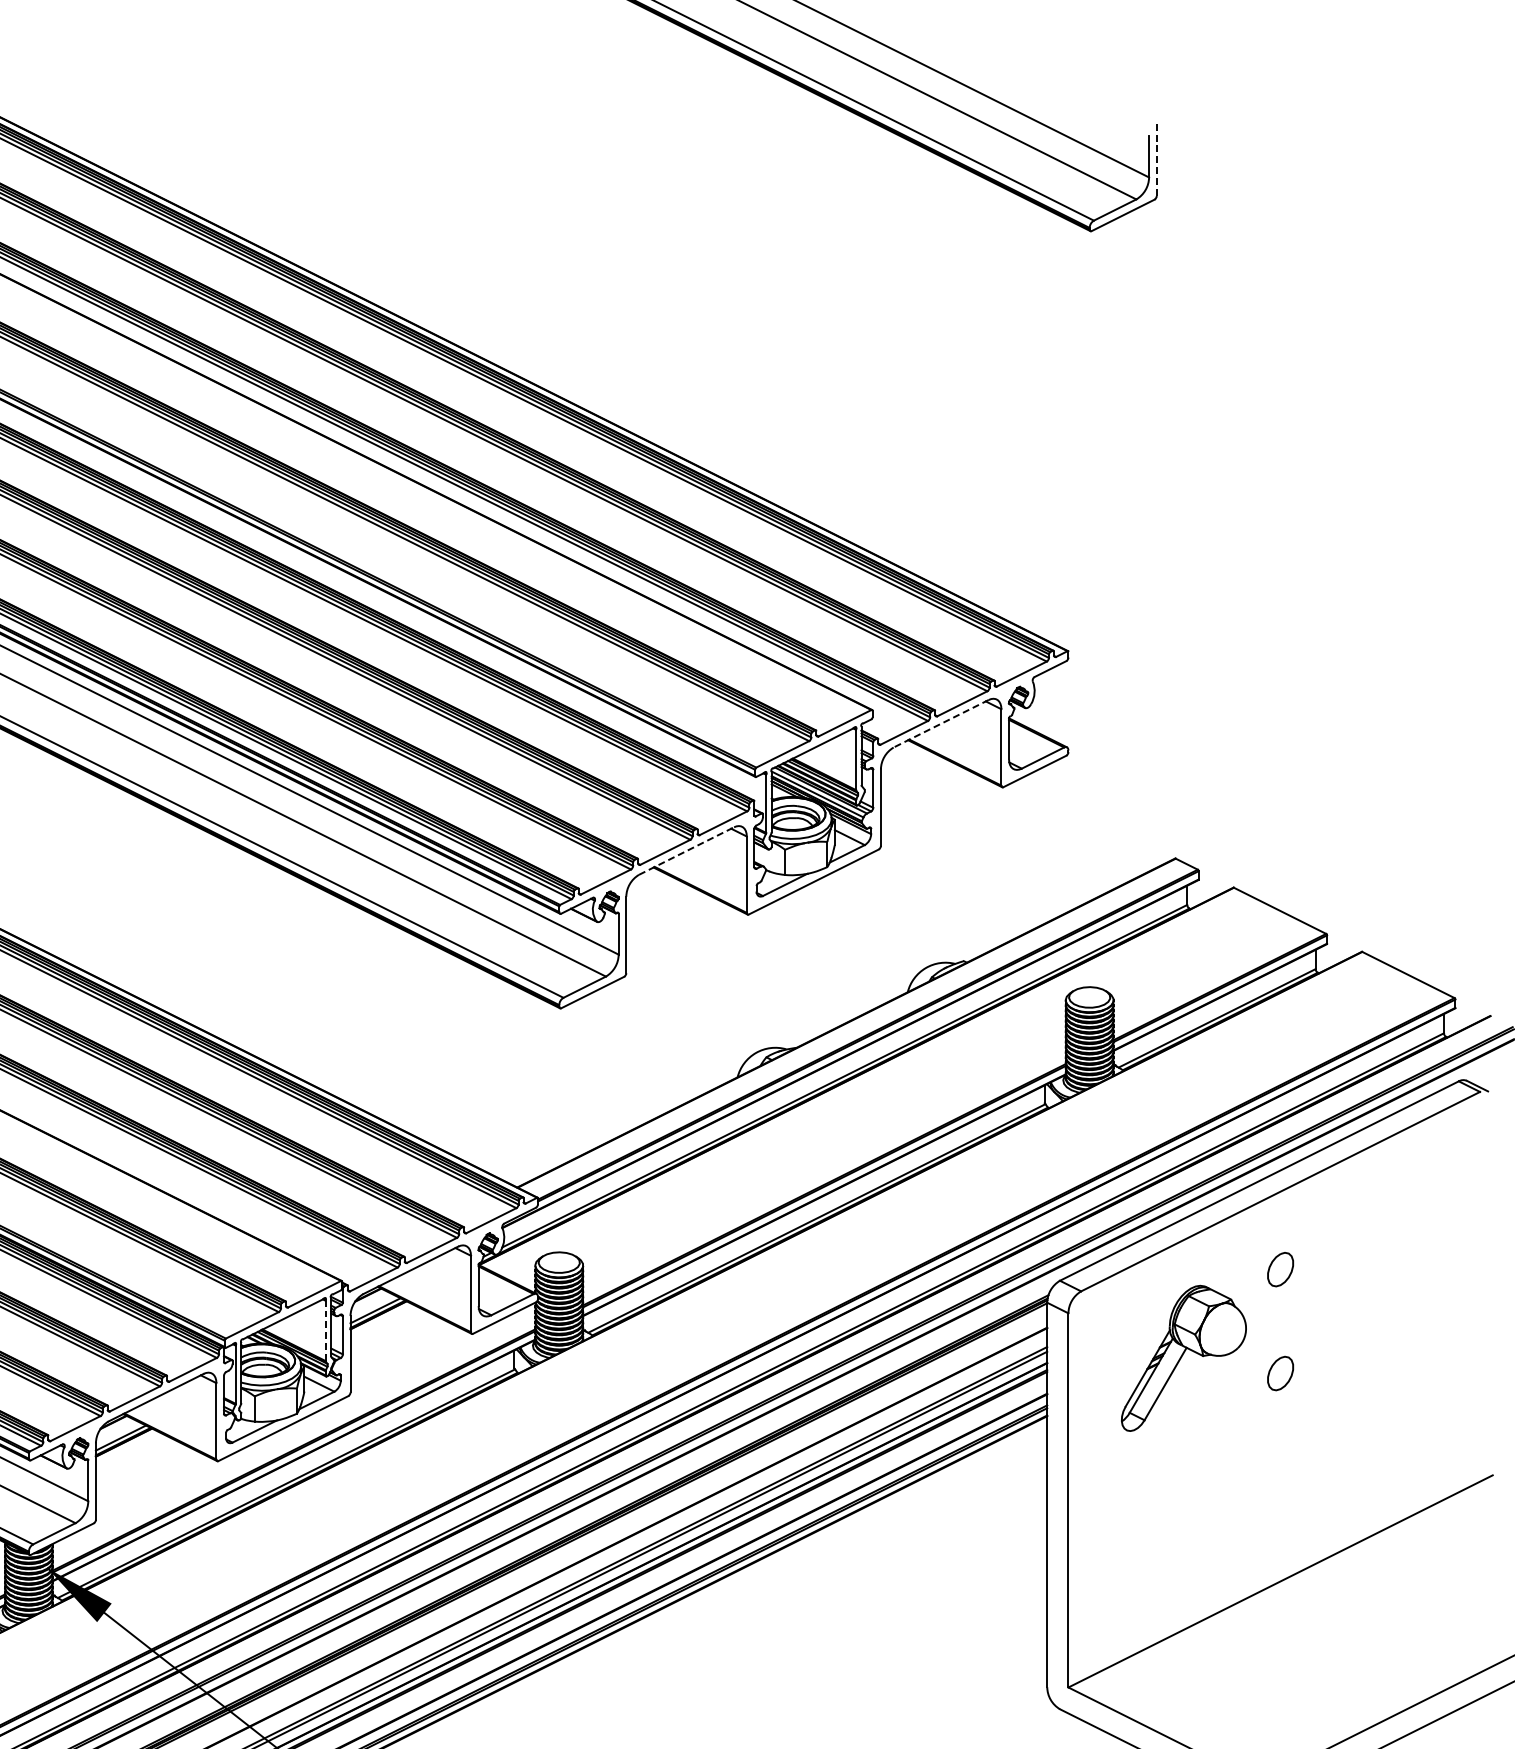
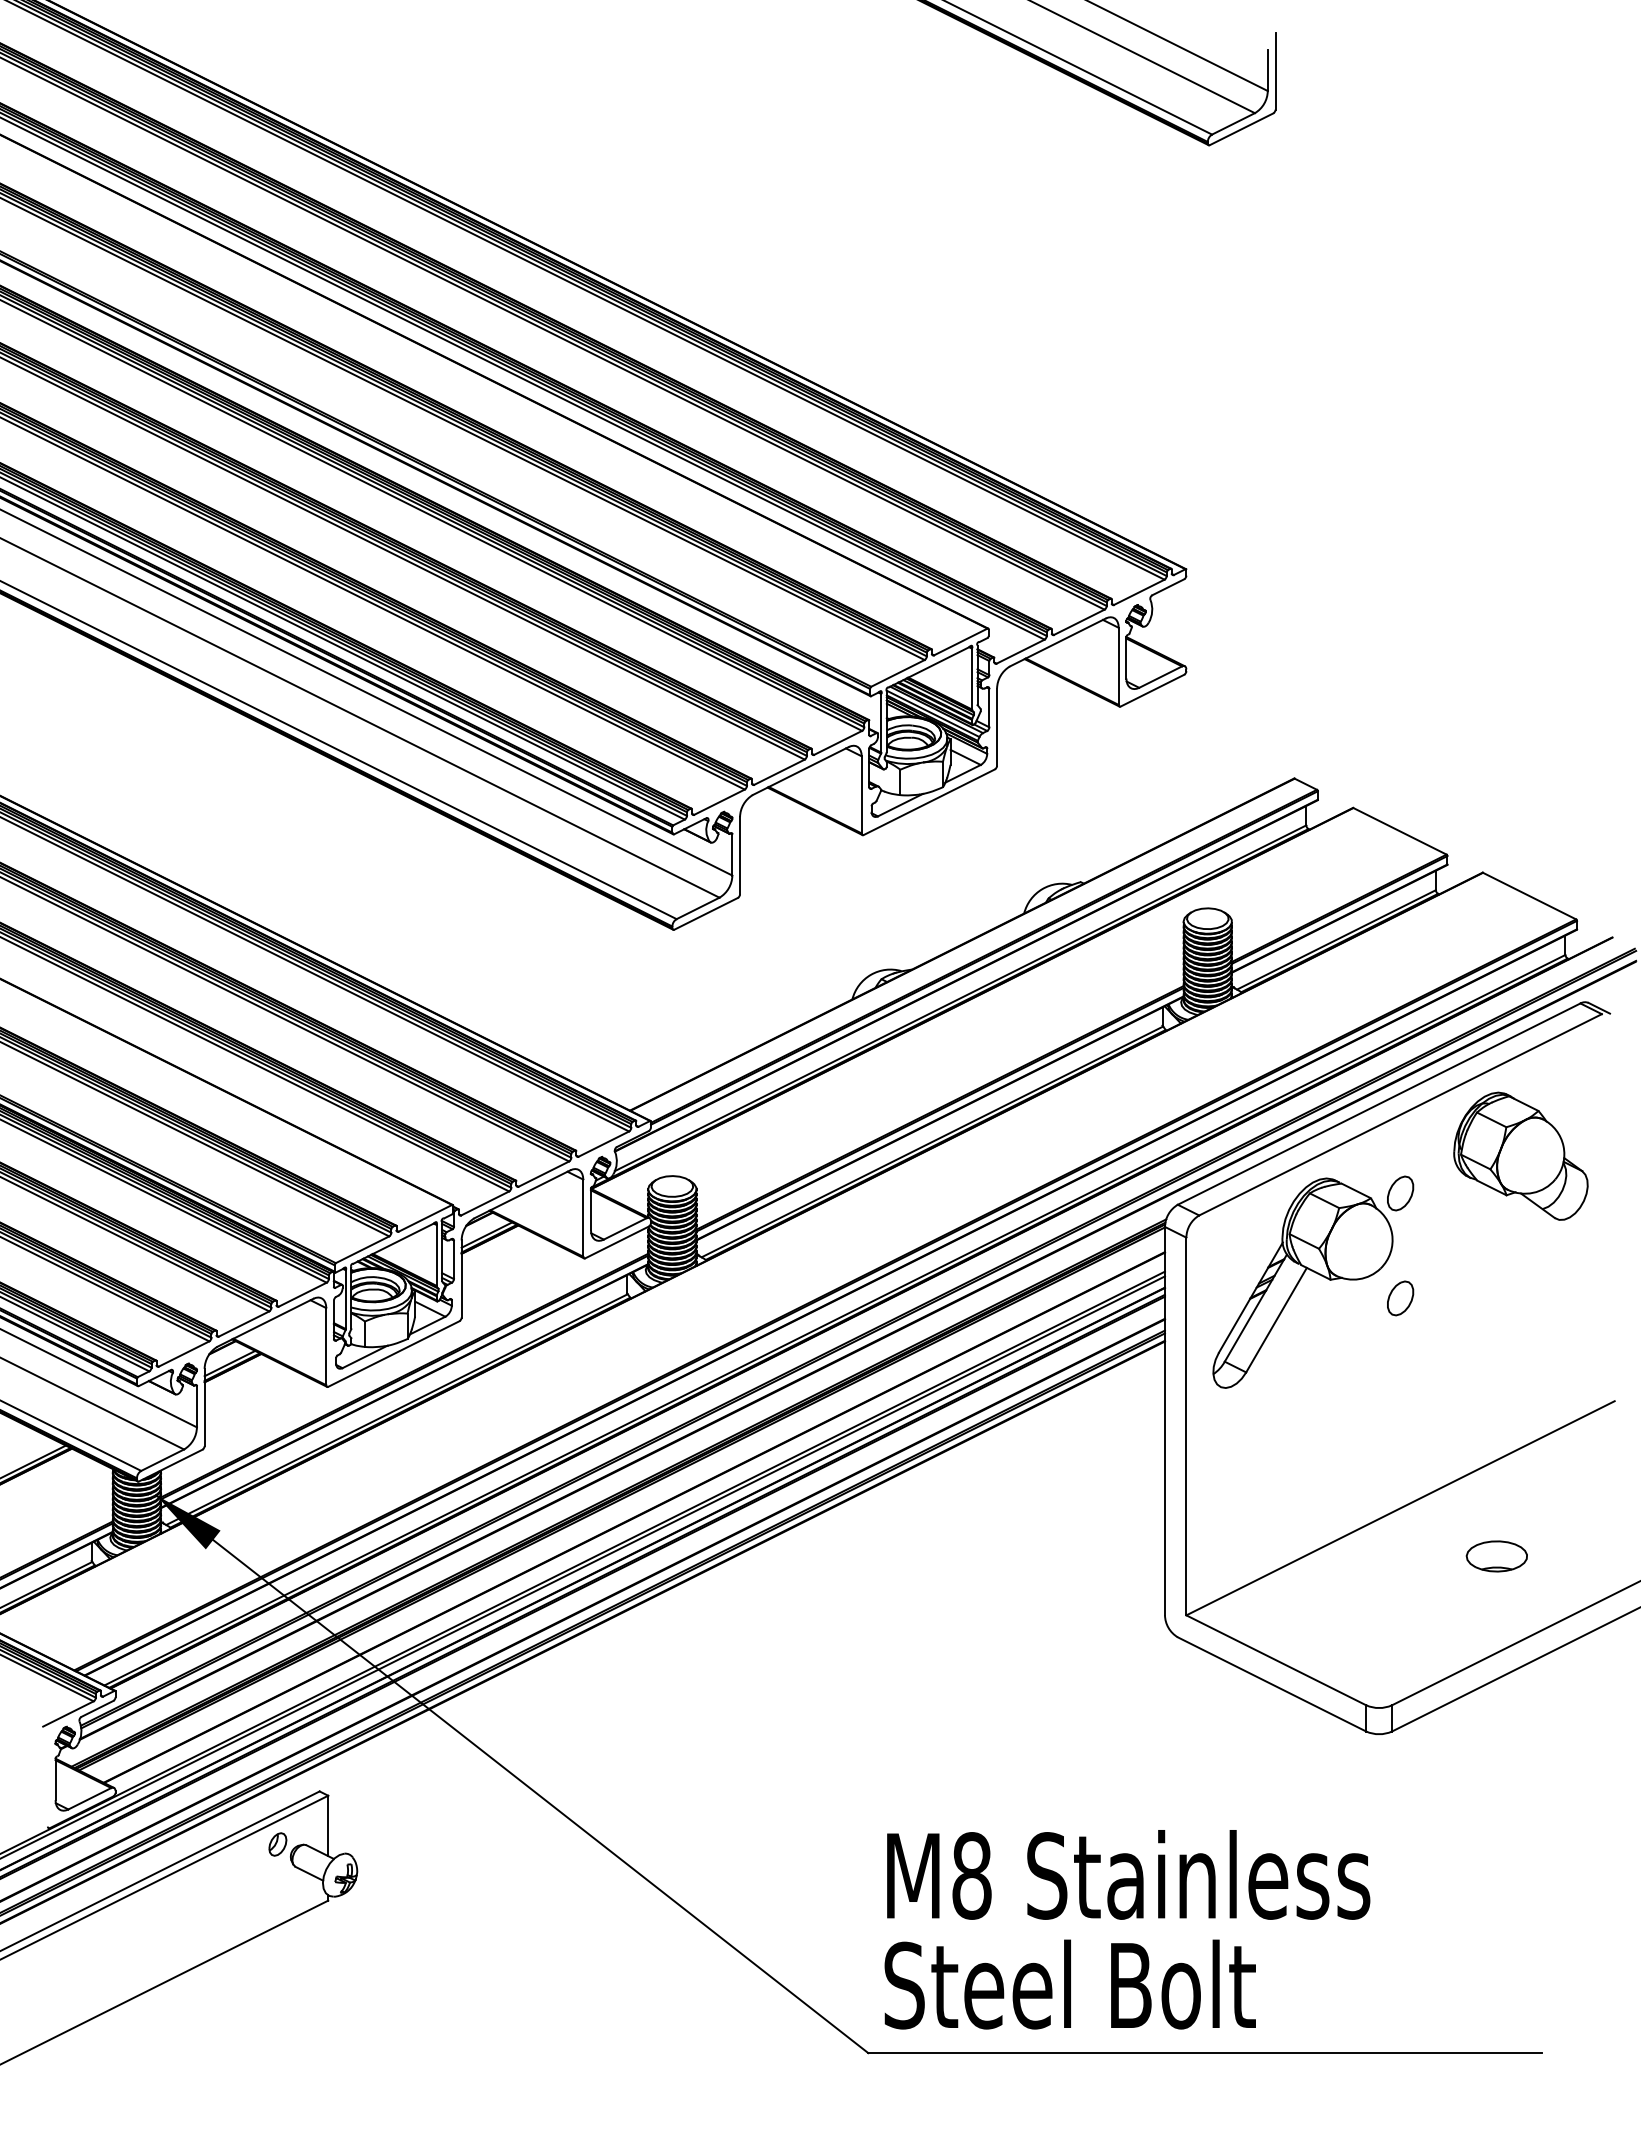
line: (1156, 158) -> (1275, 71), dashed -> solid
line: (940, 723) -> (1057, 642), dashed -> solid
line: (686, 850) -> (800, 770), dashed -> solid
part: (1399, 1231) -> (1520, 1155), added
line: (325, 1330) -> (436, 1254), dashed -> solid
part: (1183, 1357) -> (1302, 1282), size x1.43
part: (1375, 1629) -> (1496, 1556), added

